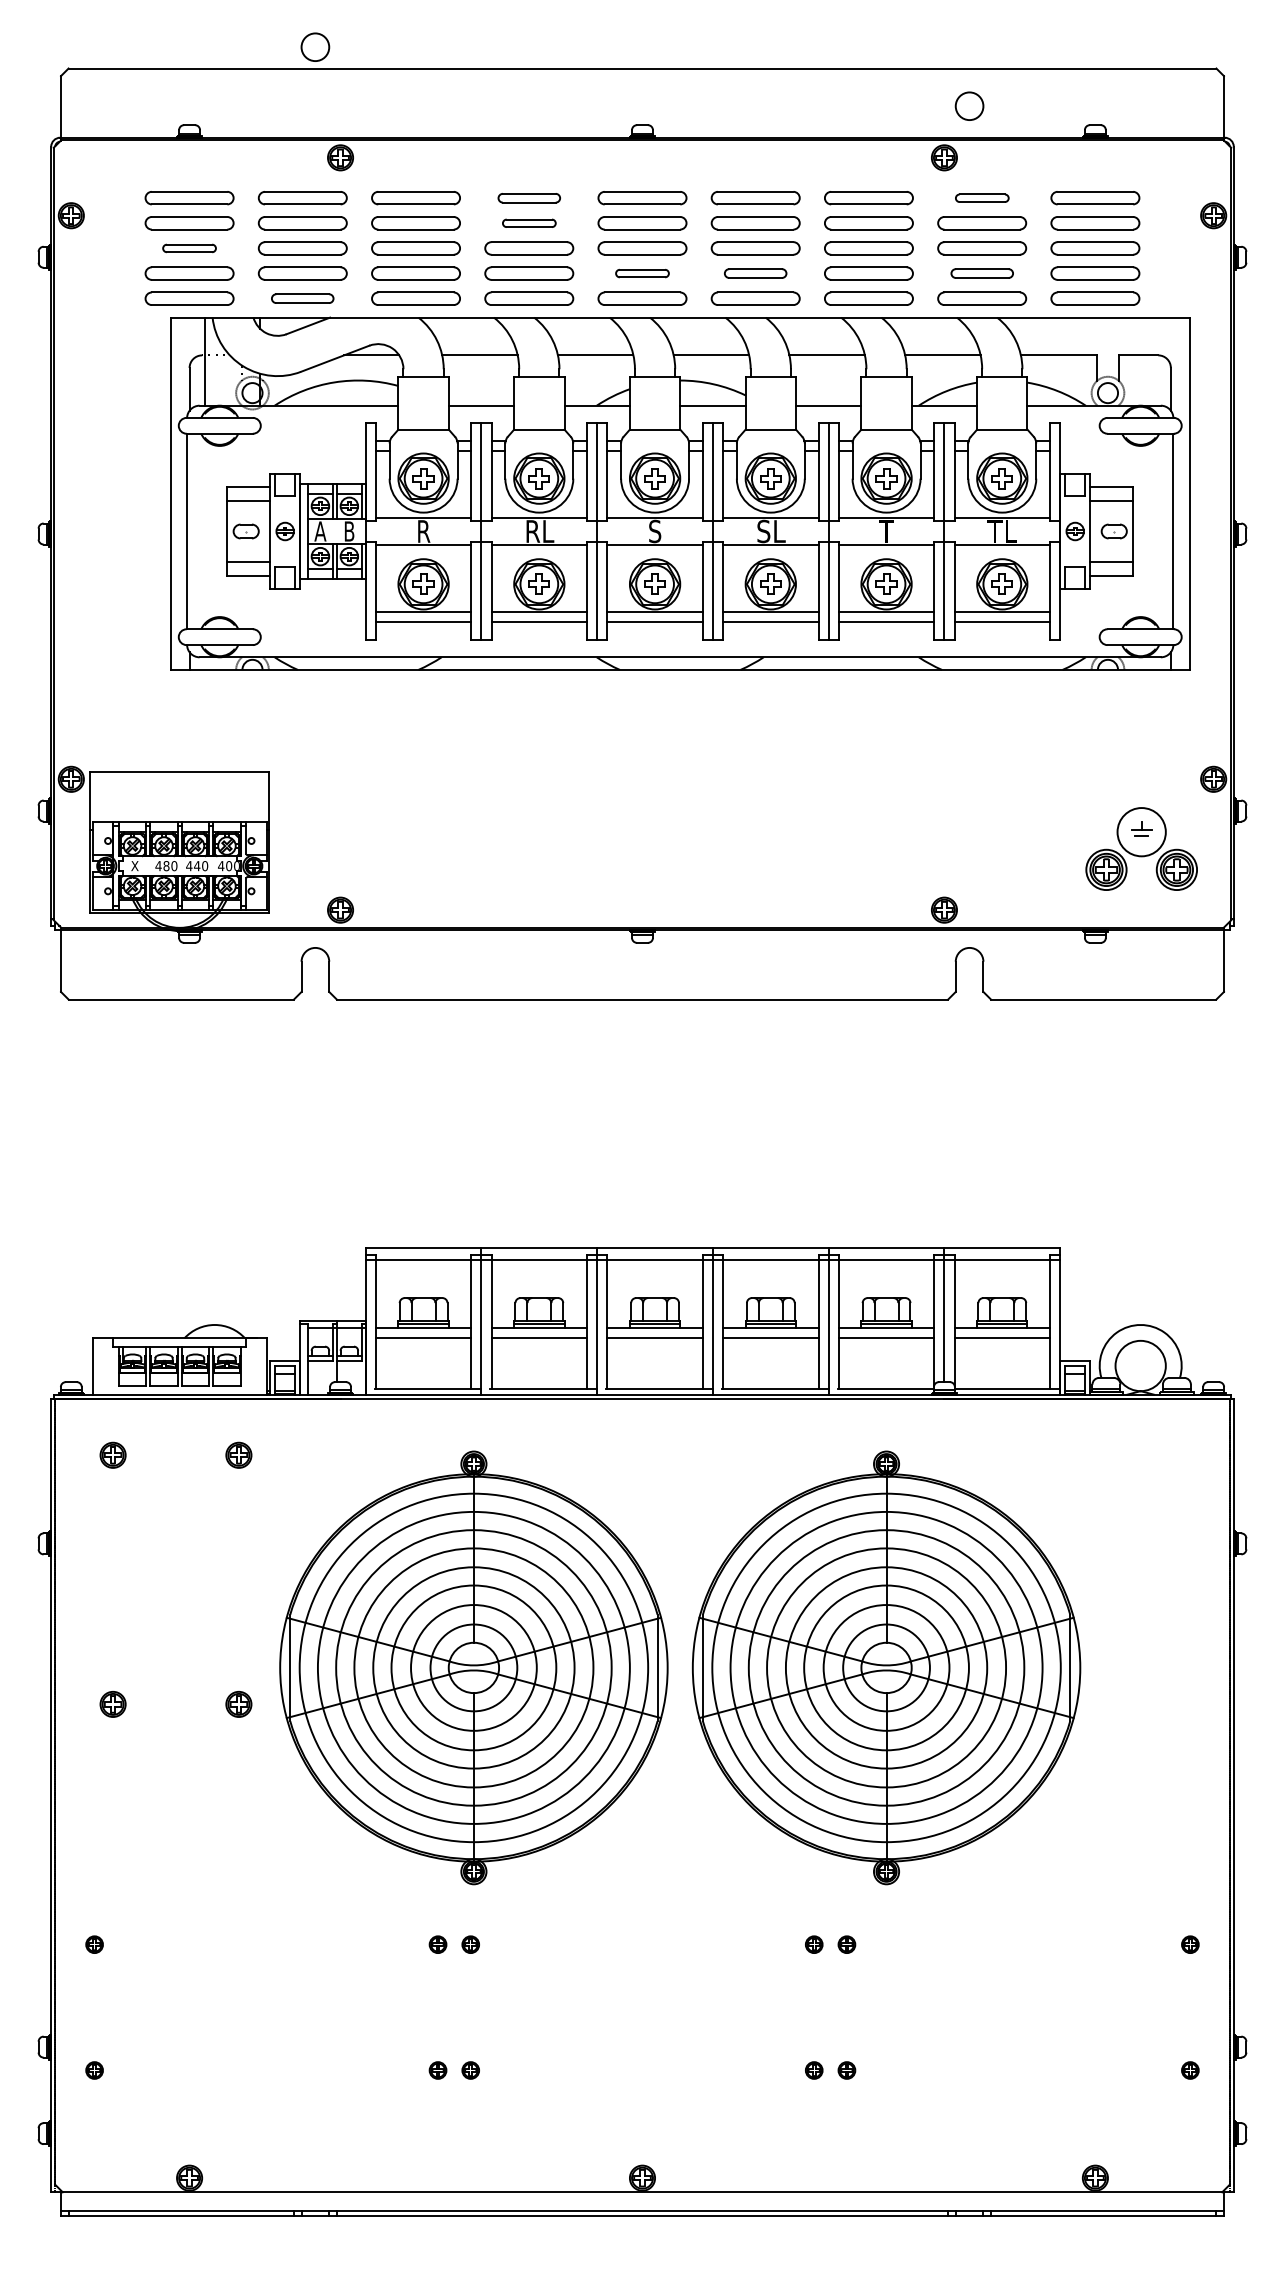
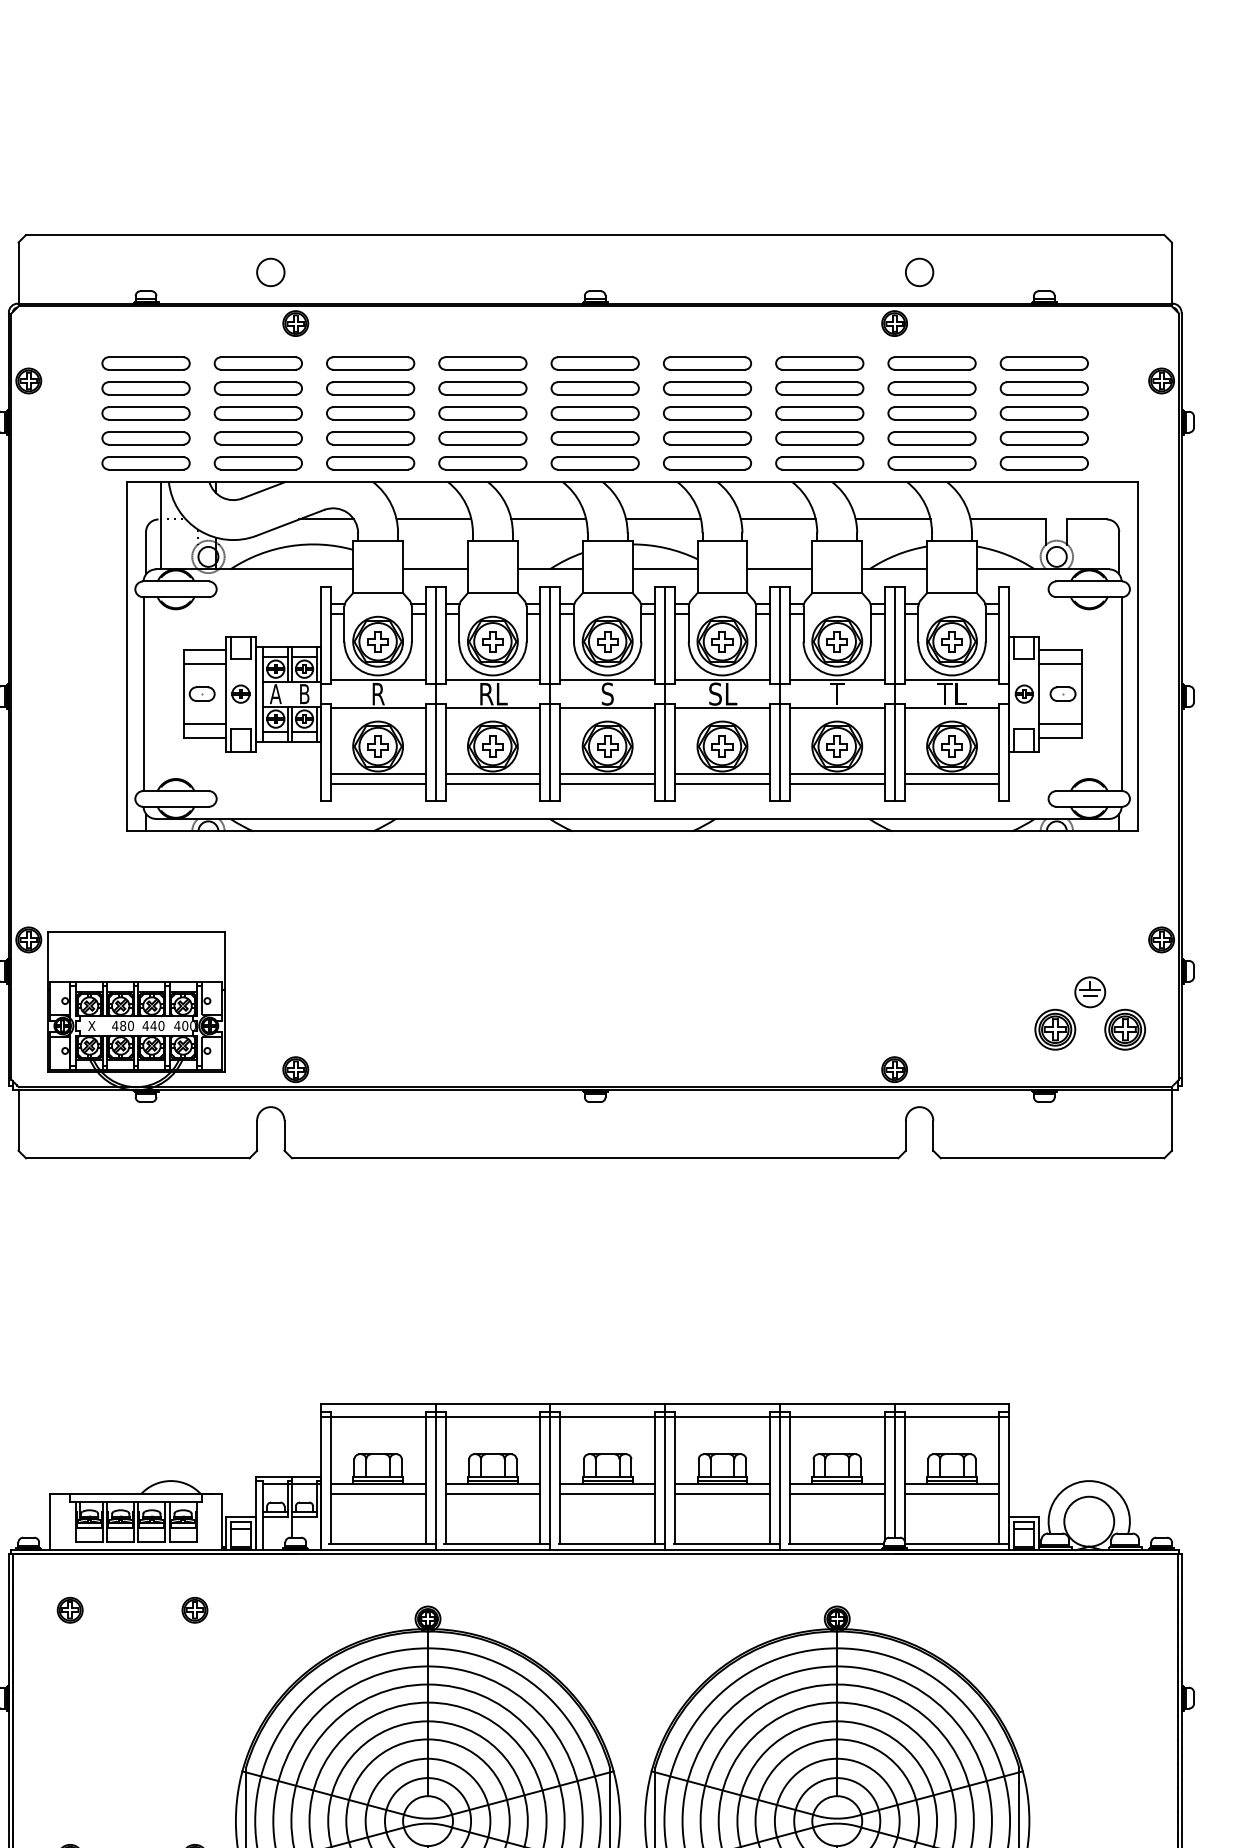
circle: (315, 46) -> (270, 271), moved
part: (529, 198) -> (483, 363), size x1.43
part: (982, 198) -> (932, 363), size x1.67
part: (529, 223) -> (483, 388), size x1.67
part: (189, 248) -> (145, 413), size x1.67
part: (642, 273) -> (595, 438), size x1.67
part: (755, 273) -> (707, 438), size x1.43
part: (982, 273) -> (932, 438), size x1.43
part: (302, 298) -> (258, 463), size x1.43
circle: (1141, 832) -> (1090, 992), size x0.62

